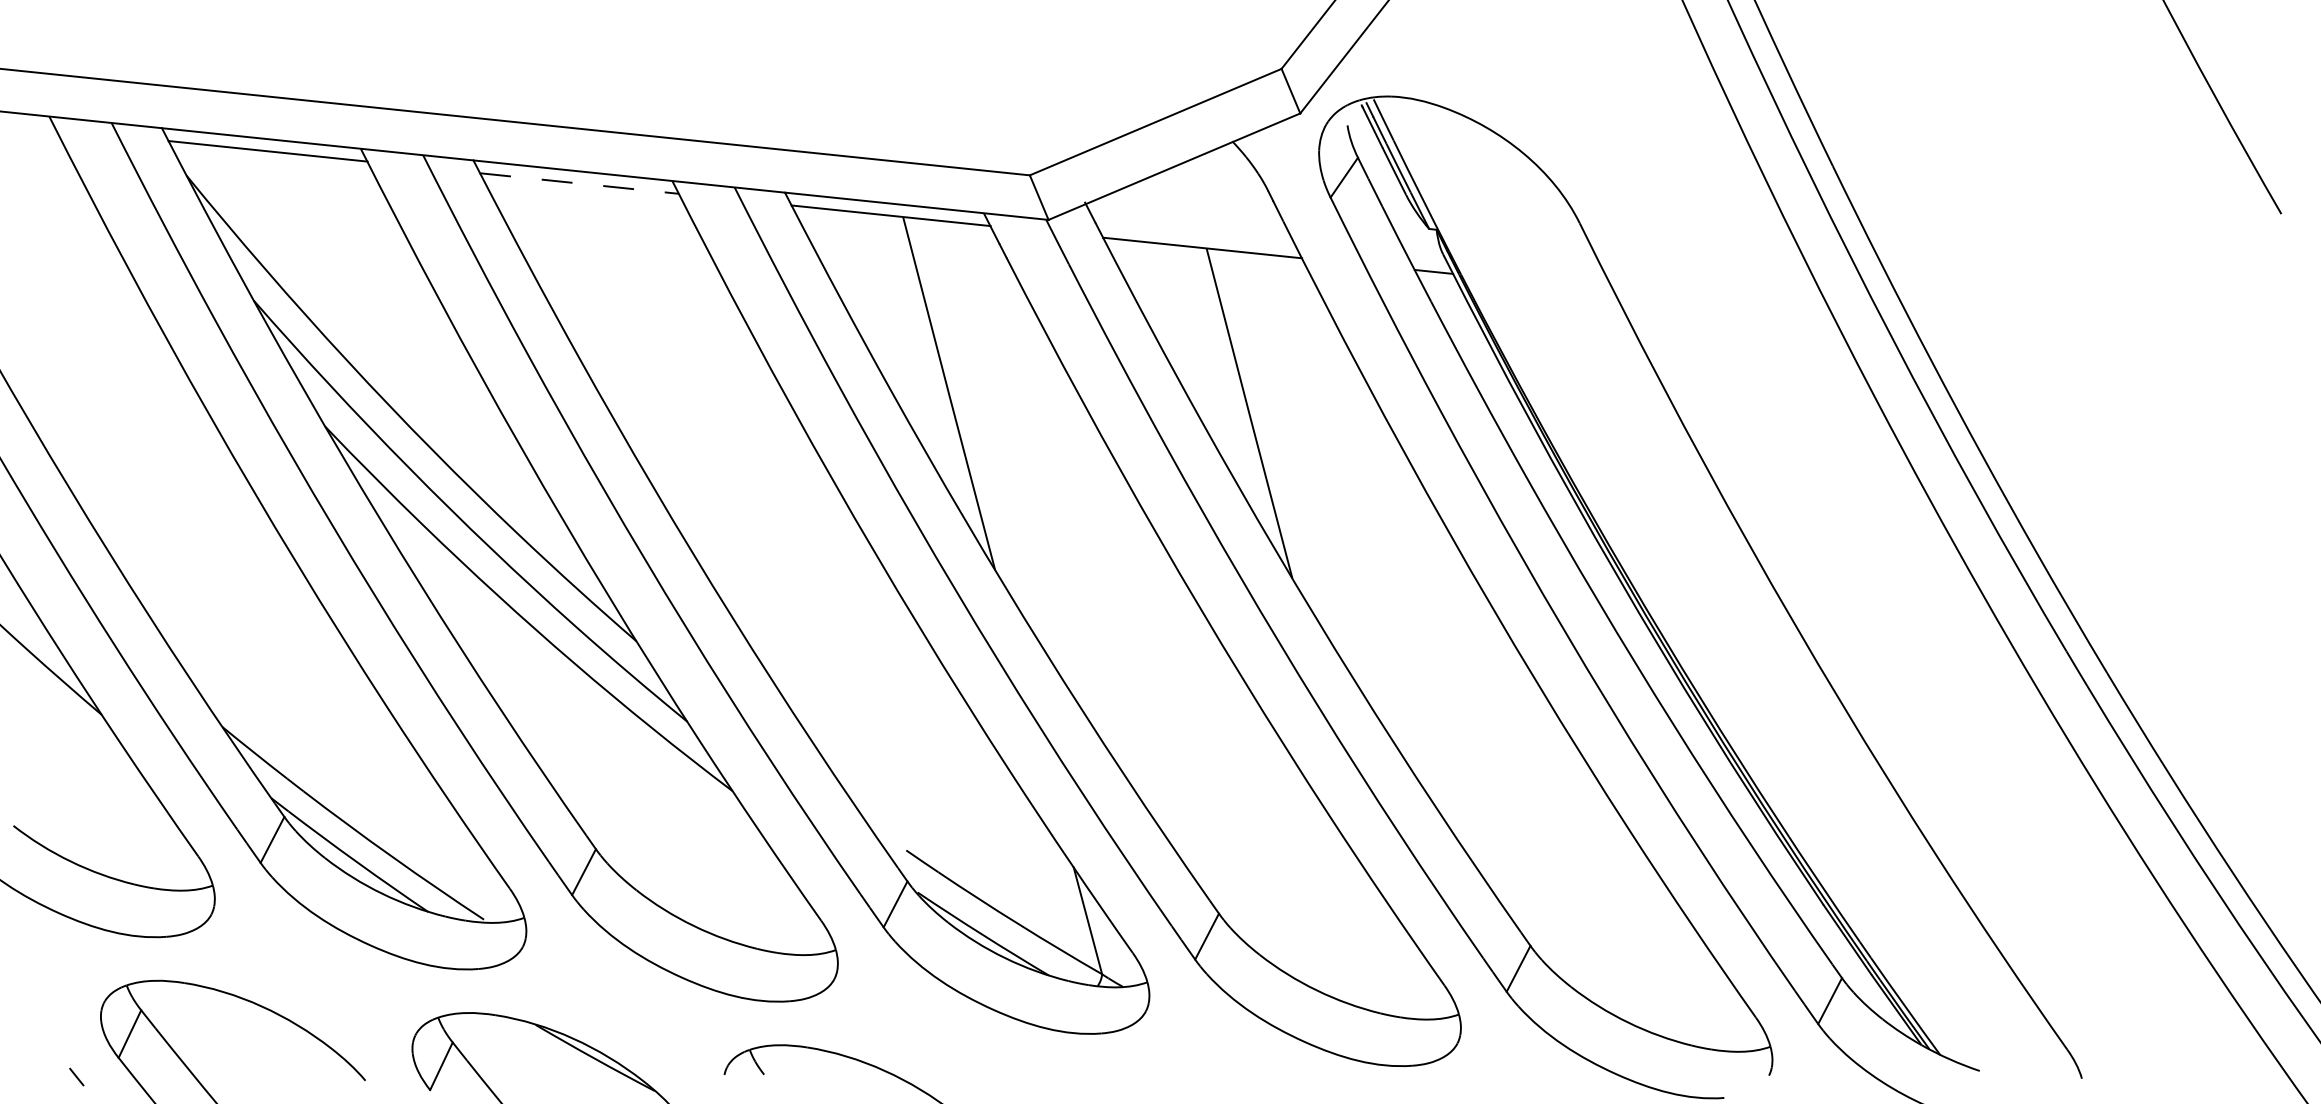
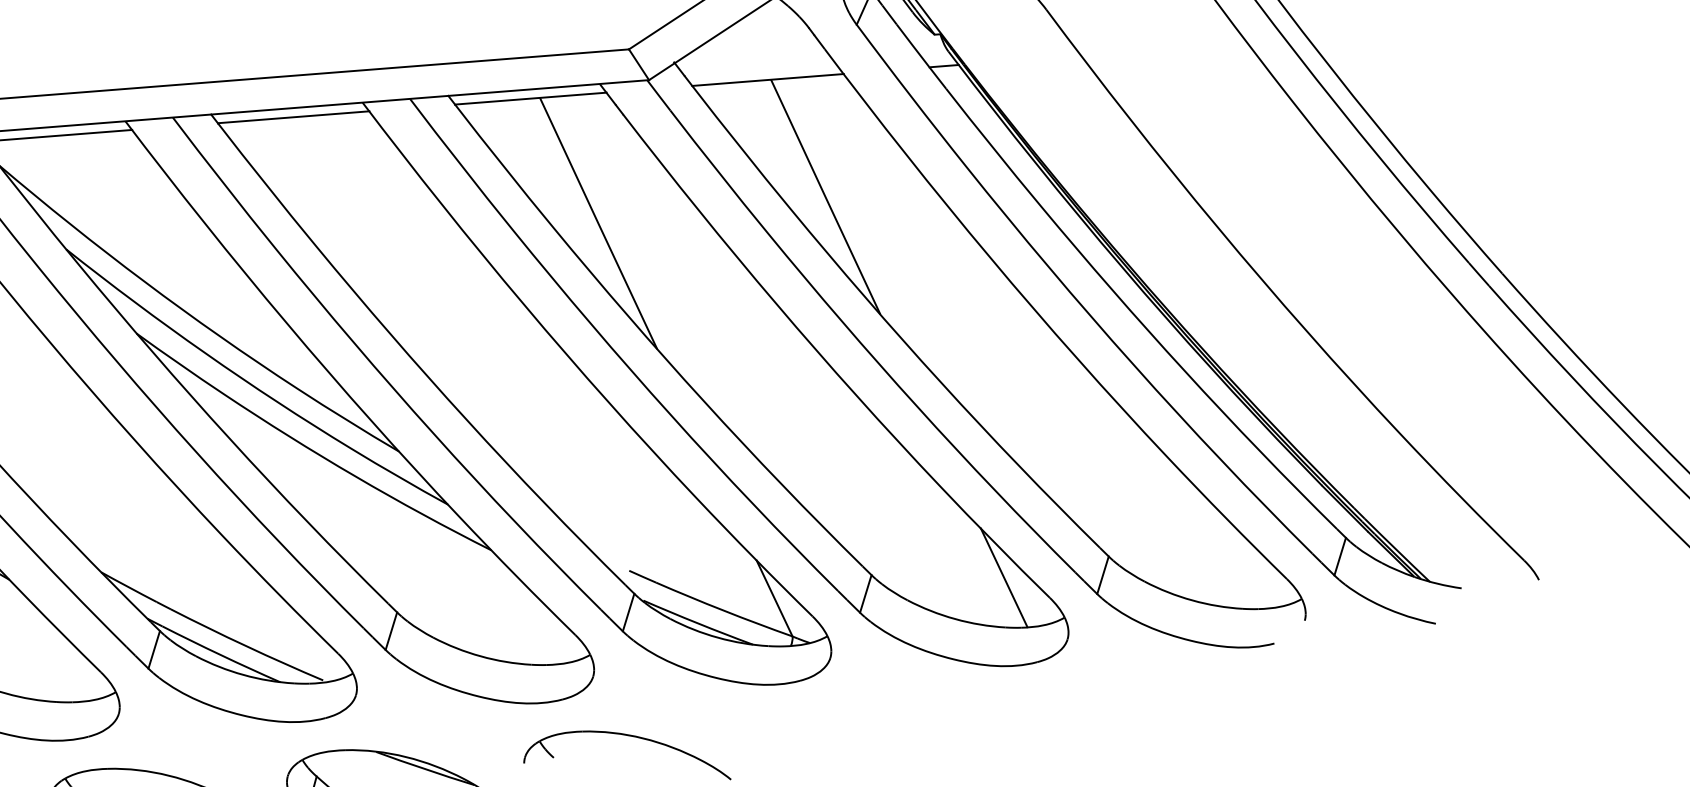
line: (579, 183) -> (293, 117), dashed -> solid
line: (1389, 948) -> (1003, 577), added

